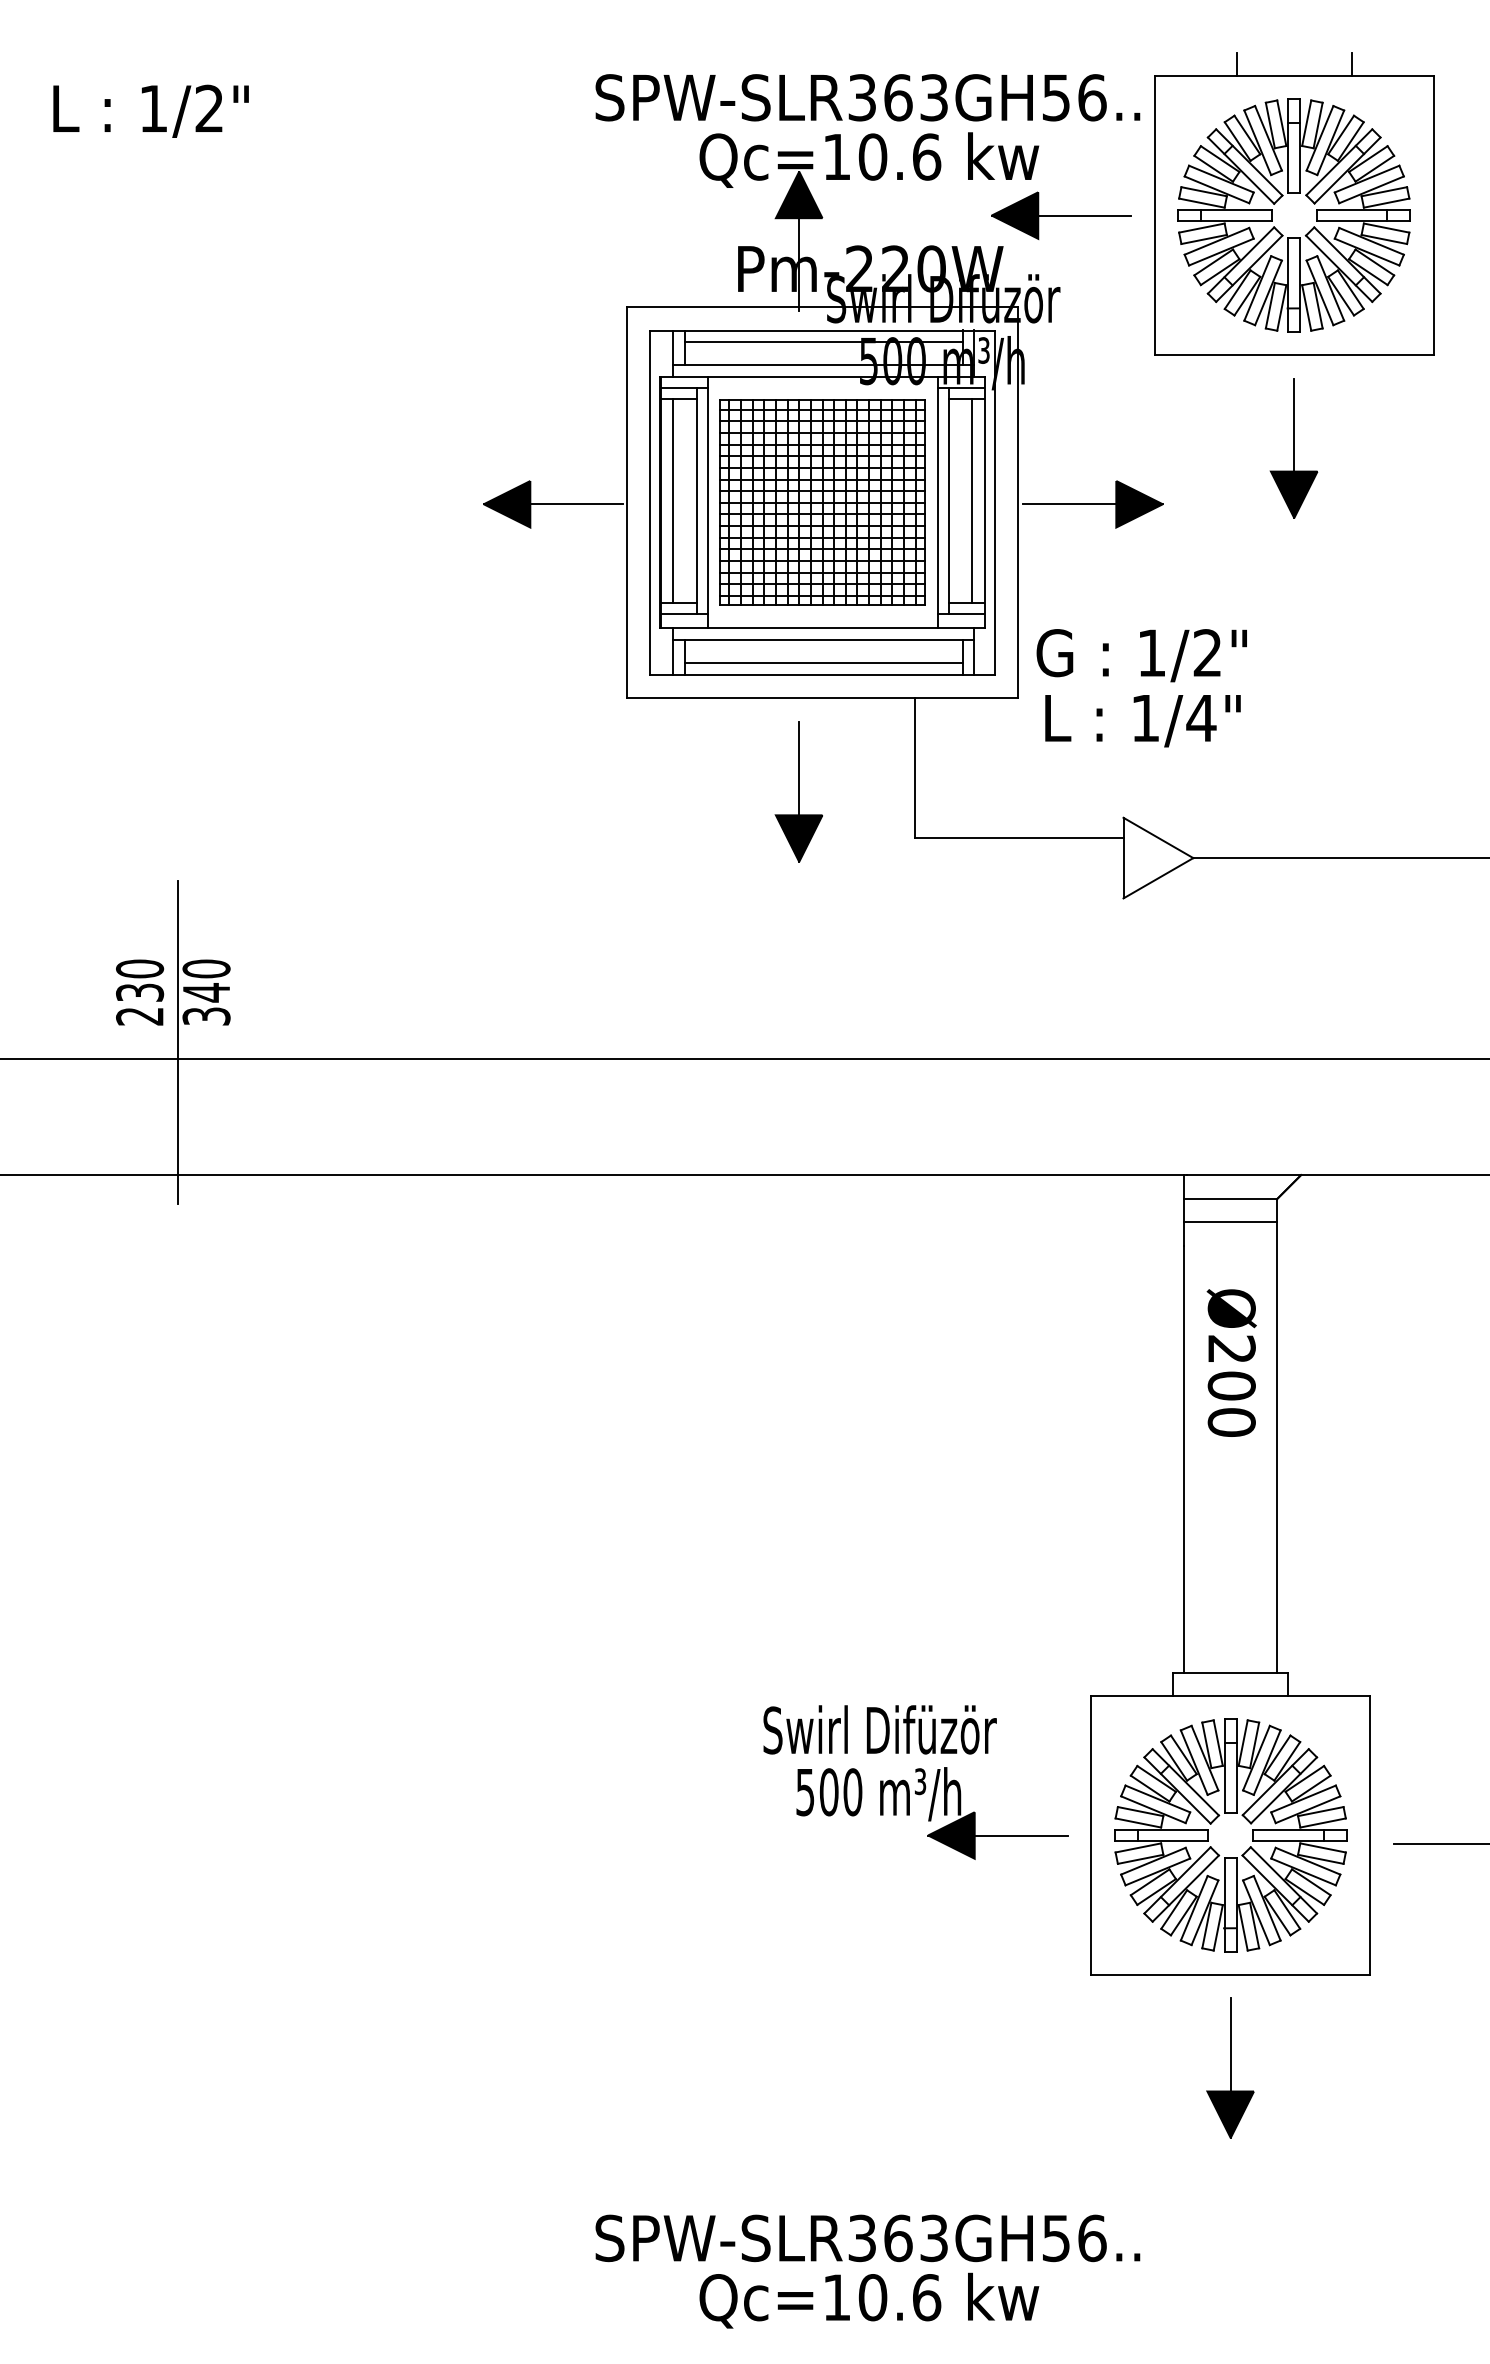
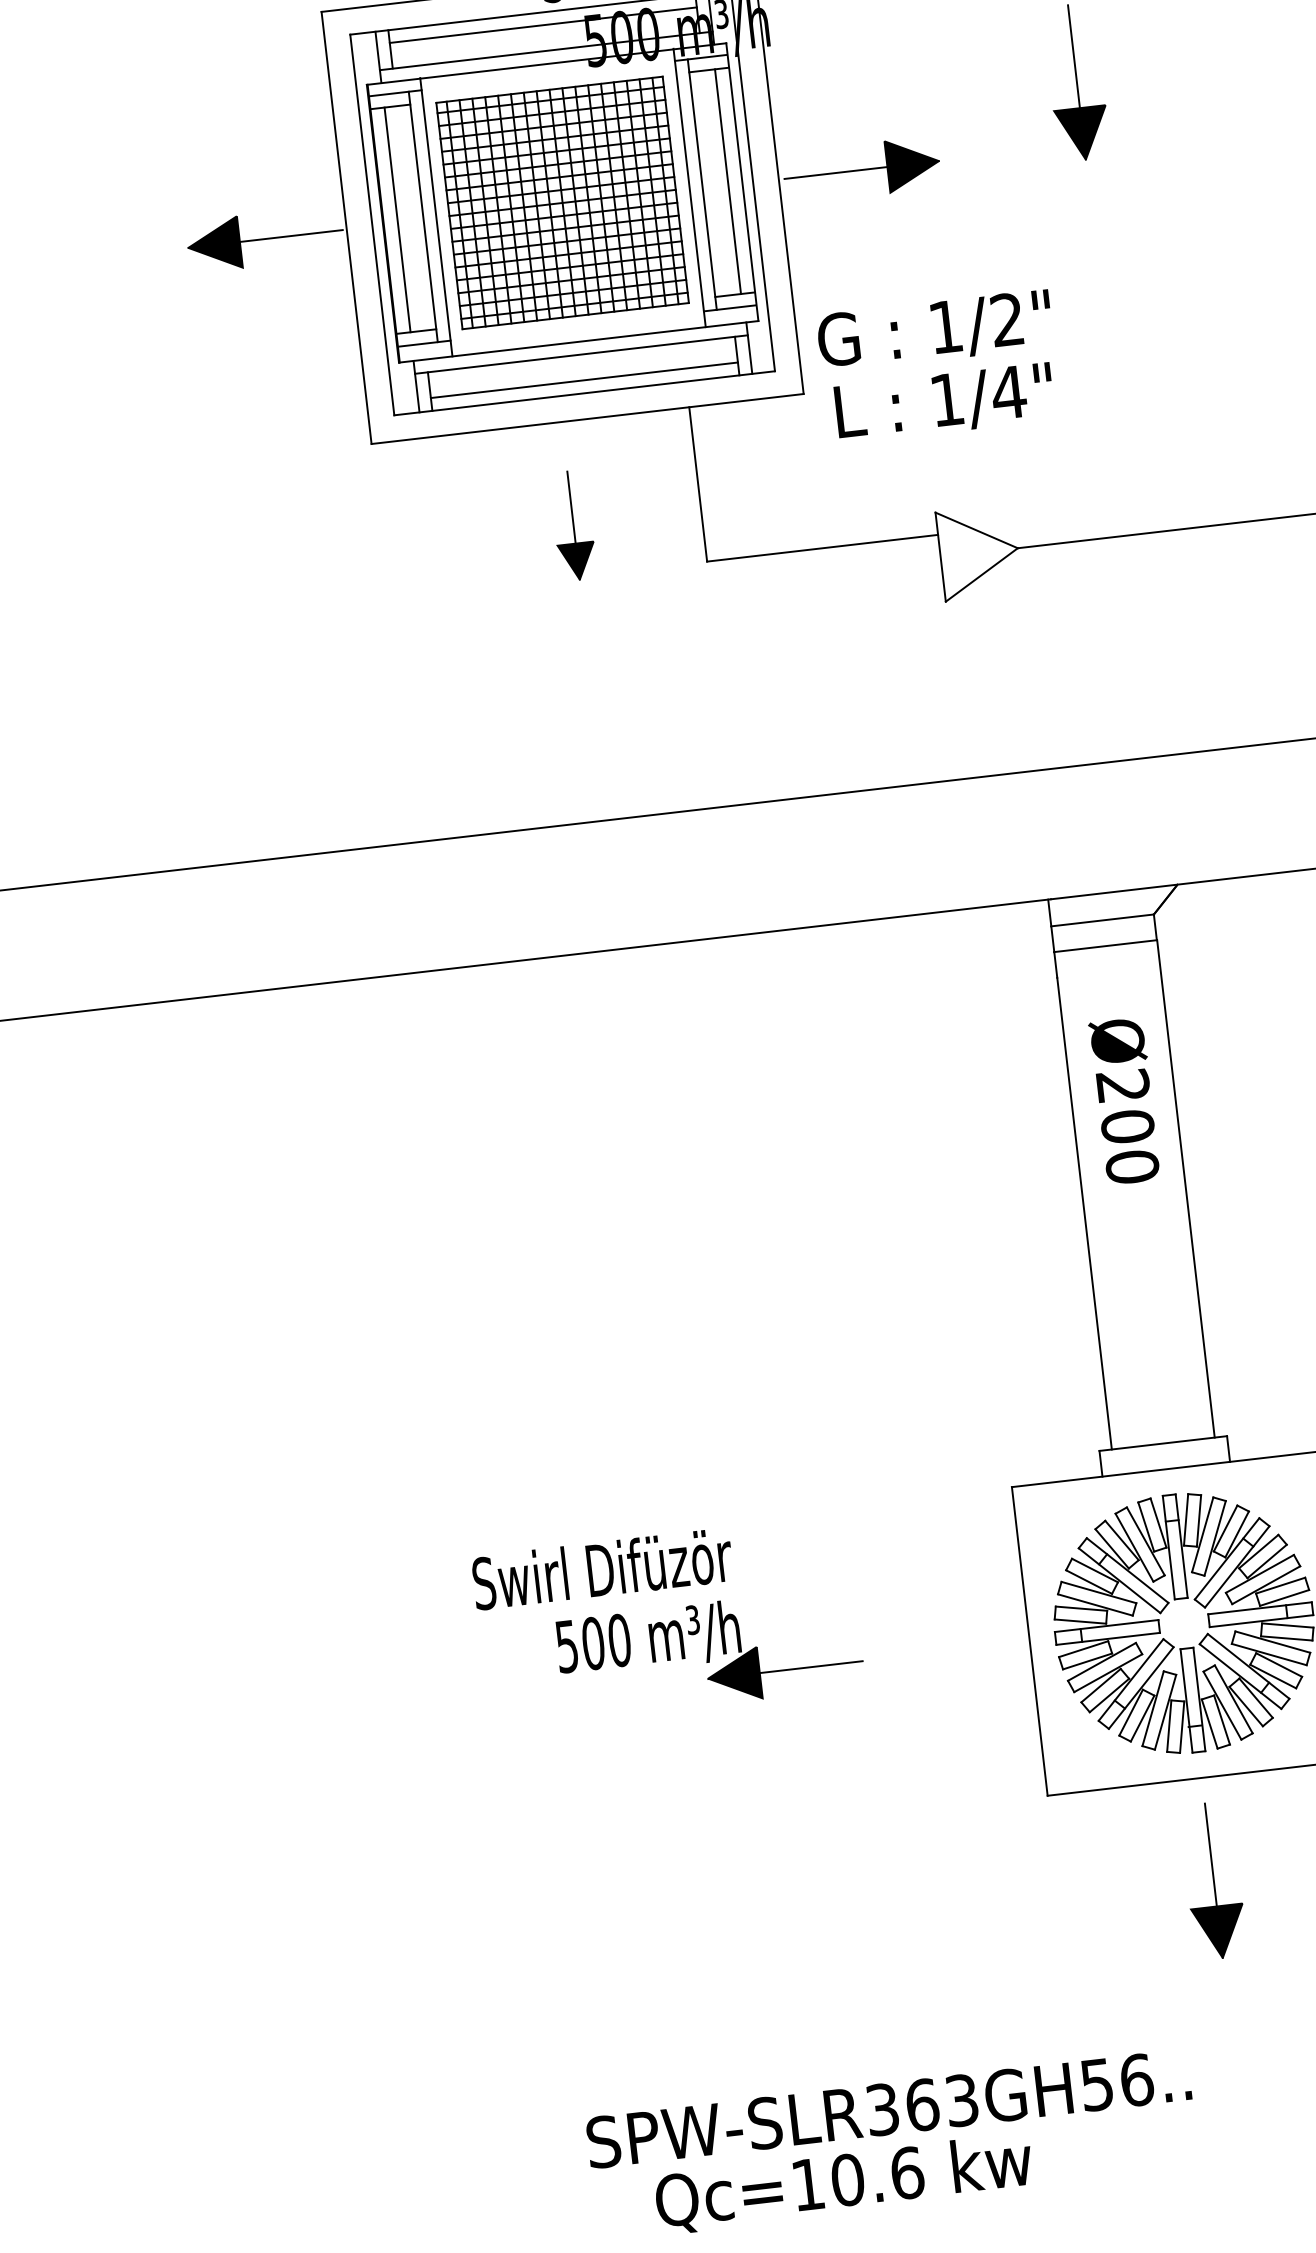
part: (798, 791) -> (572, 525), size x0.7
text: (879, 1729) -> (601, 1568), moved
part: (932, 1813) -> (710, 1653), moved
text: (867, 2238) -> (888, 2109), moved

